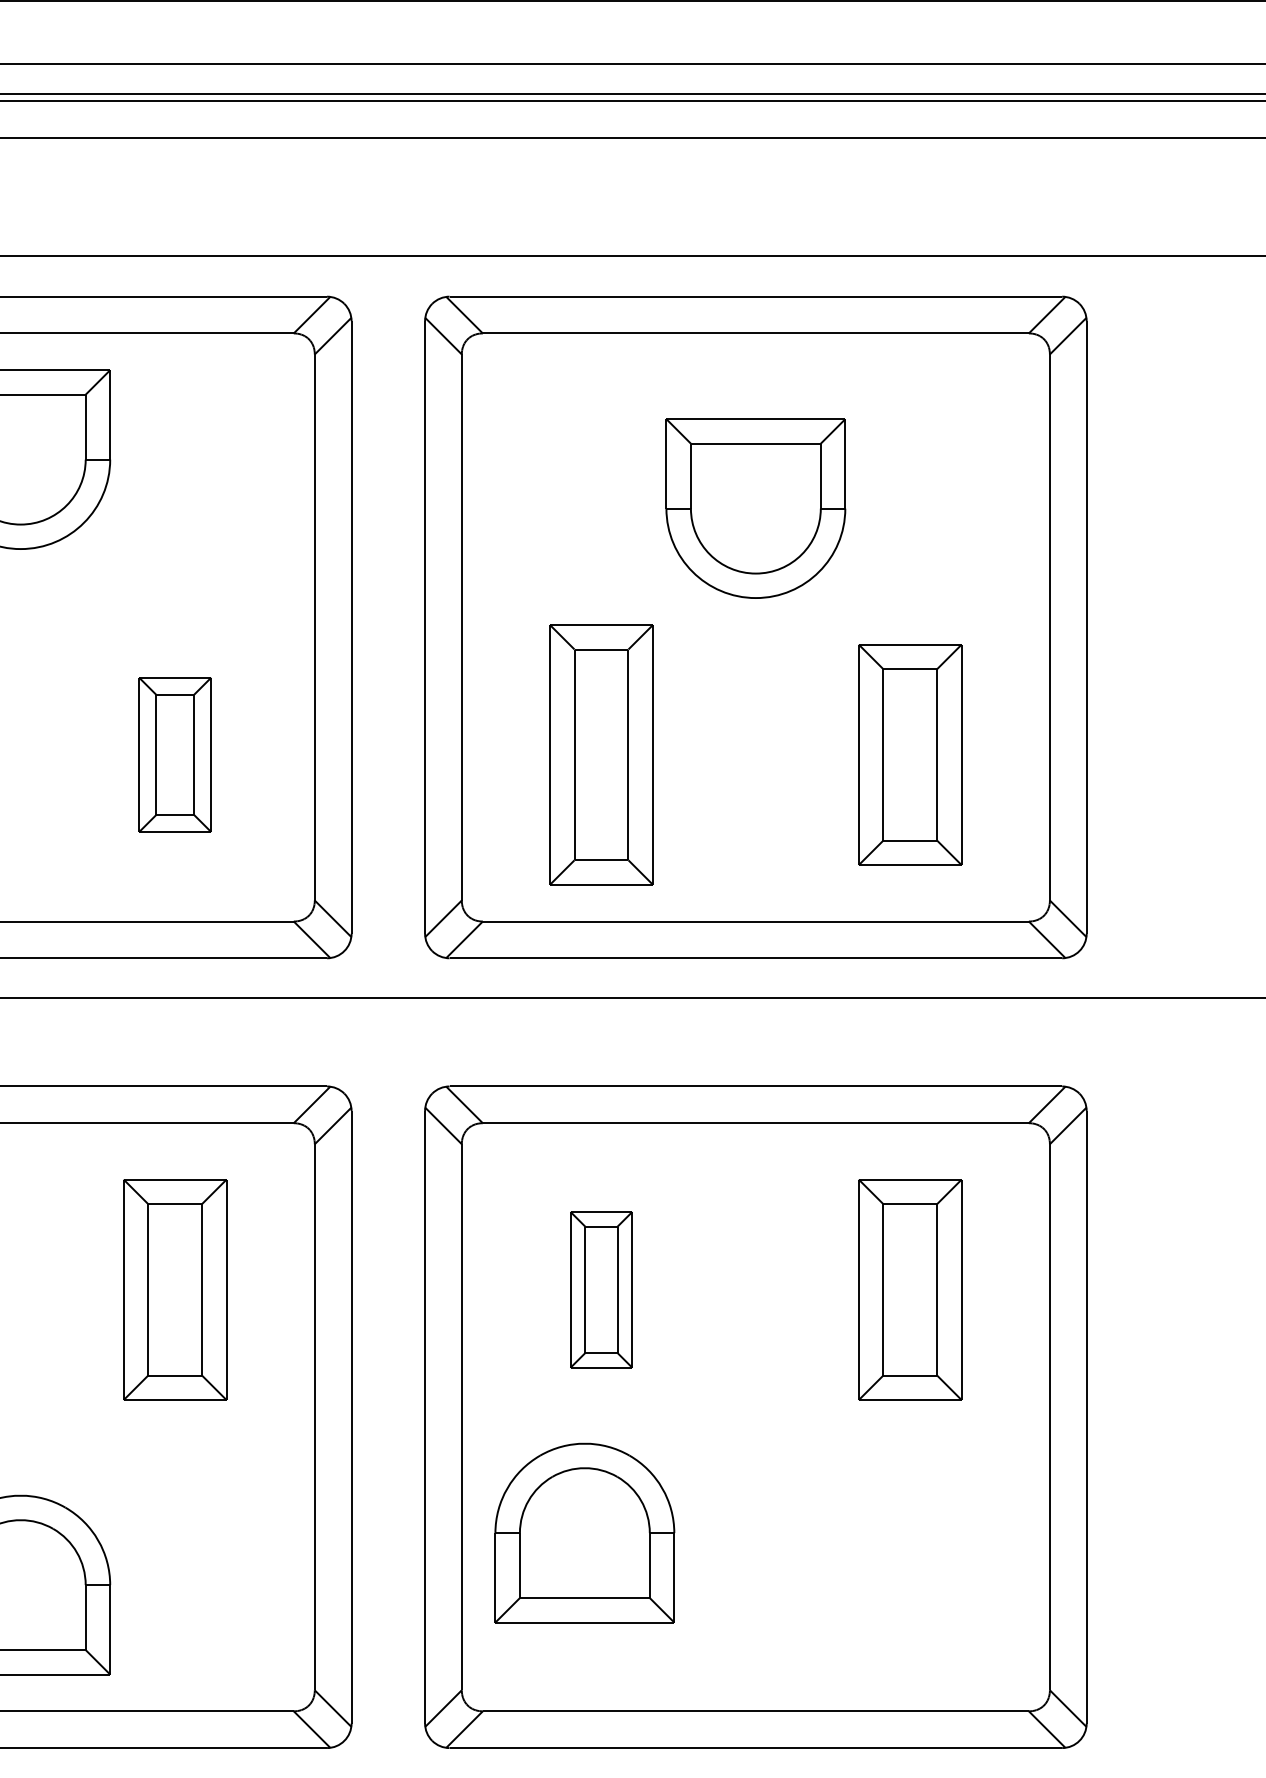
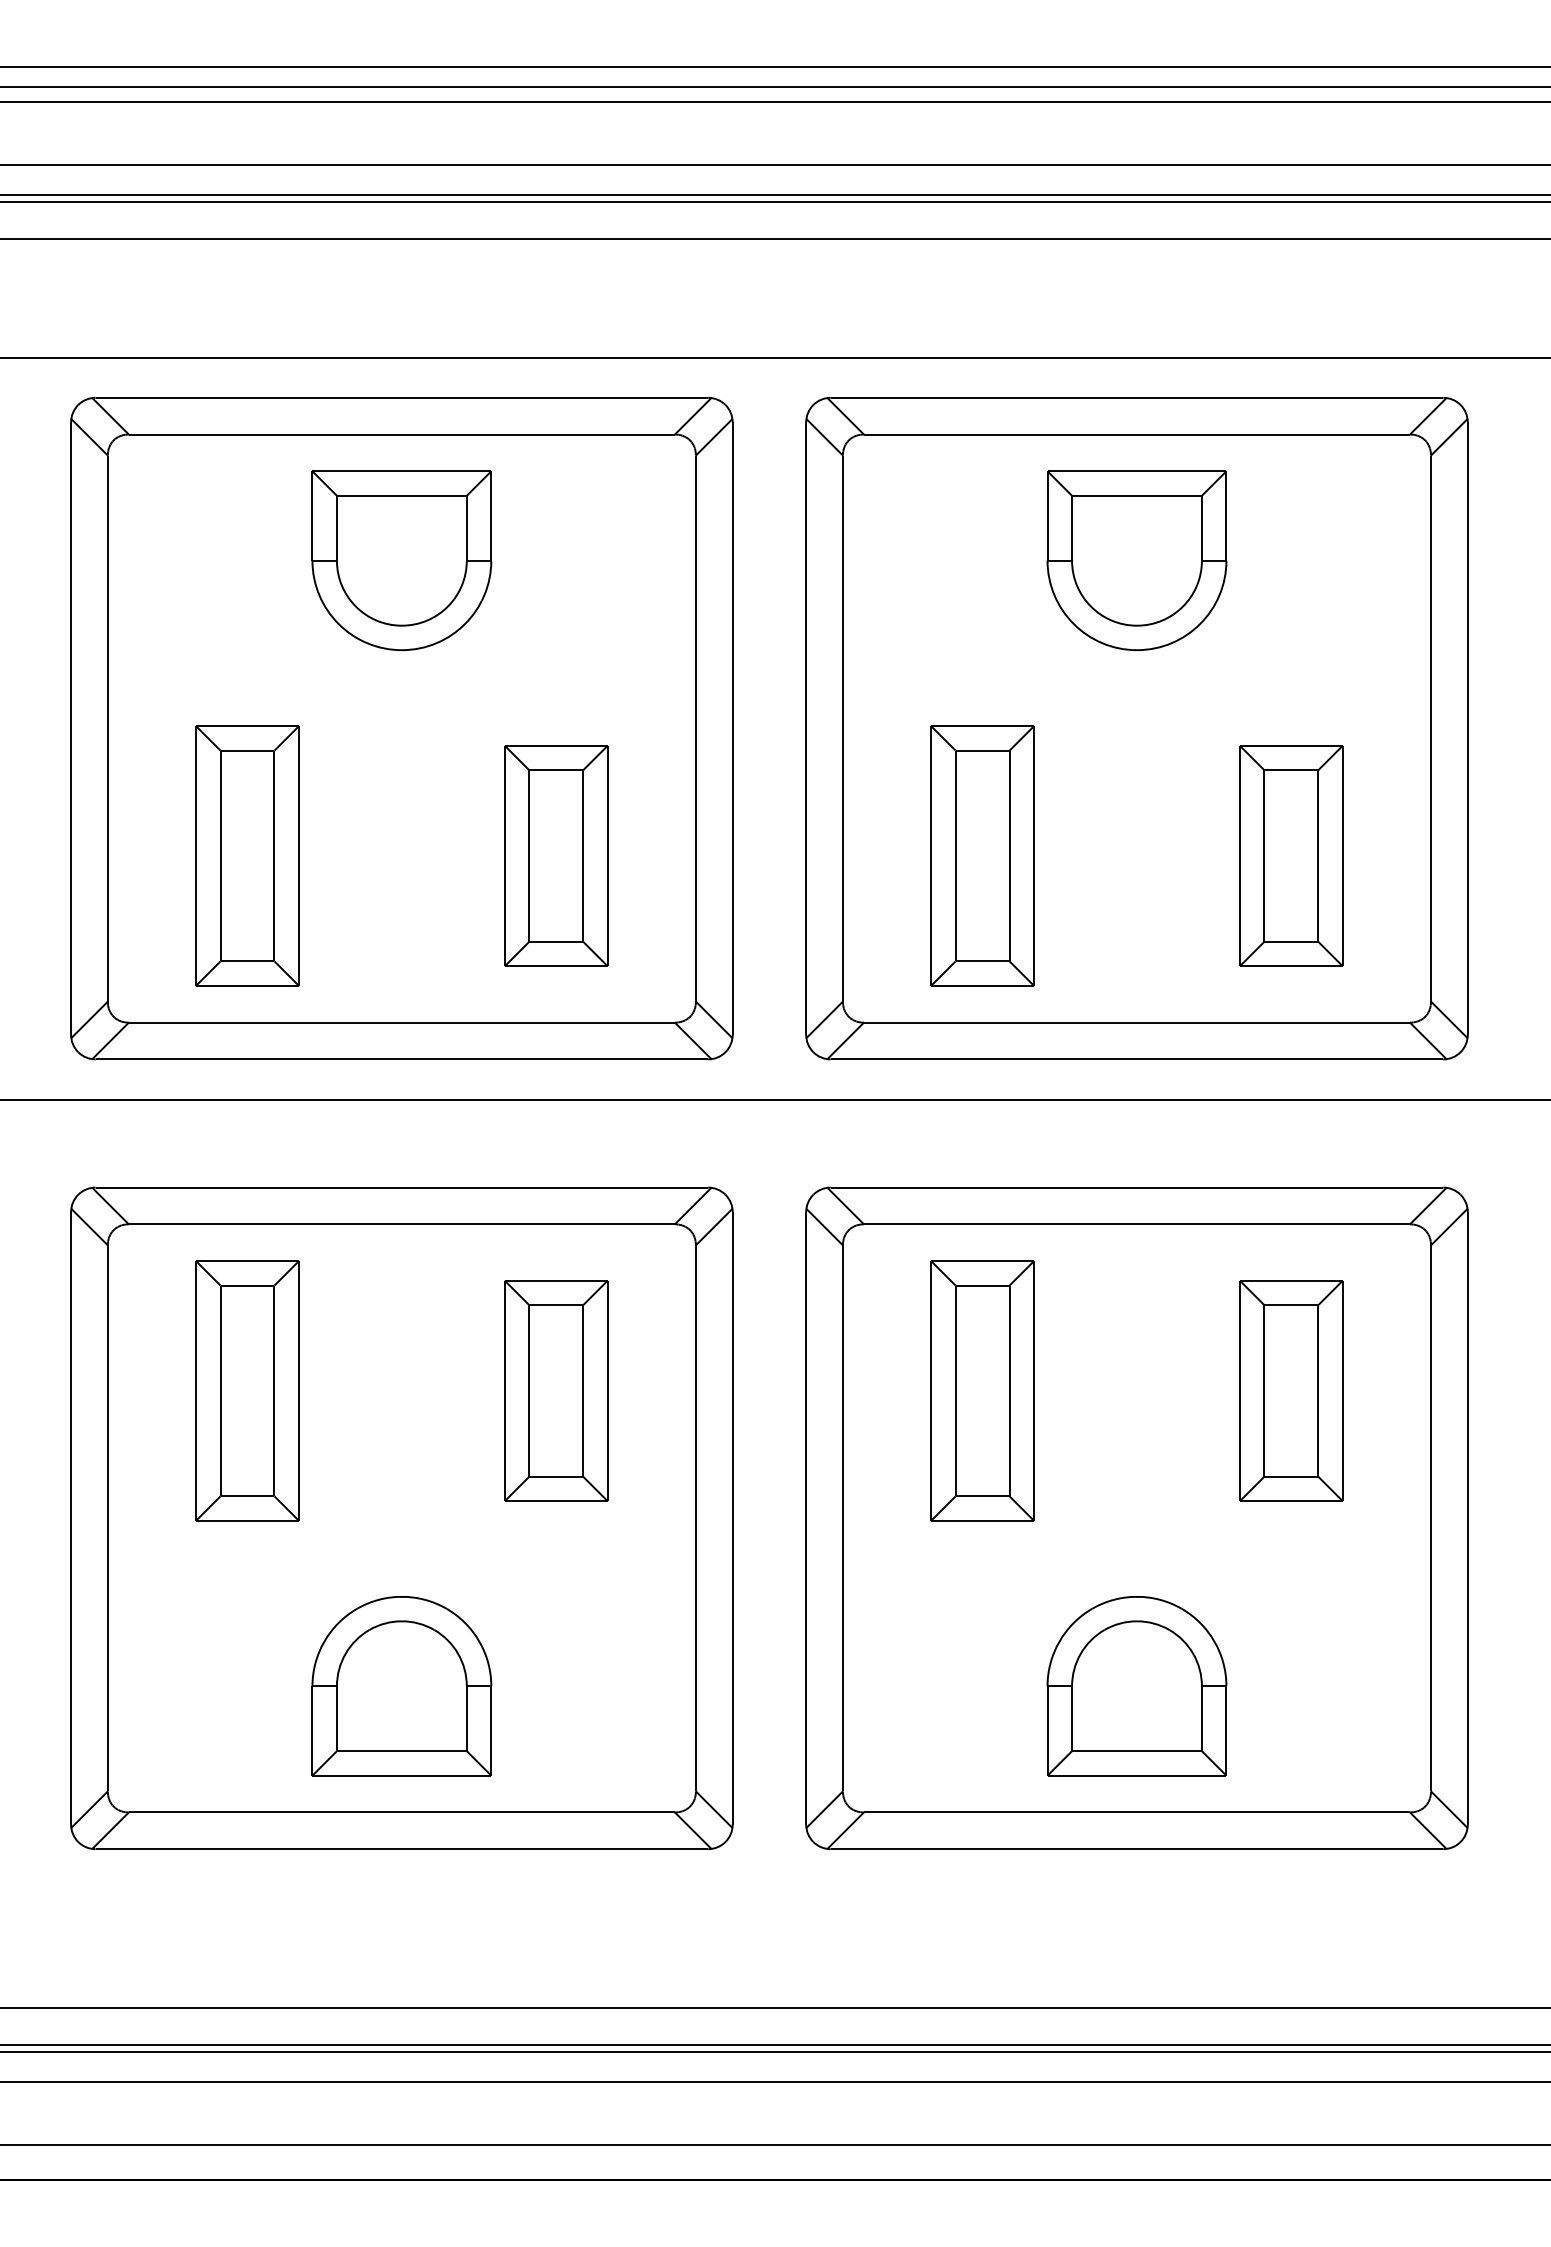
part: (755, 508) -> (1136, 560), moved
part: (175, 754) -> (556, 855), size x1.43
part: (601, 1289) -> (982, 1390), size x1.67
part: (584, 1533) -> (1136, 1686), moved

